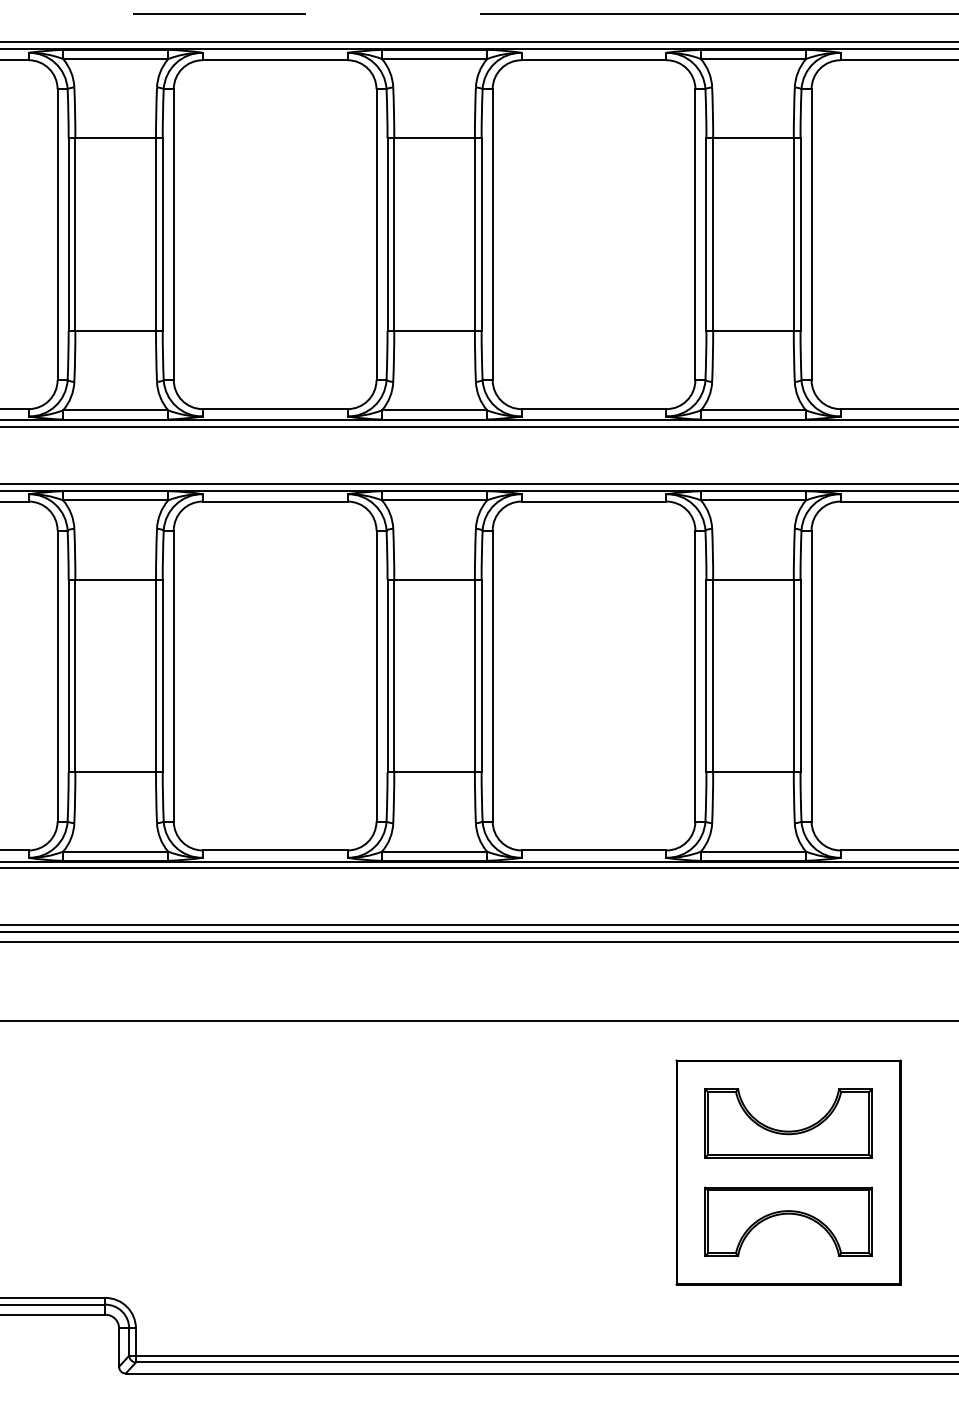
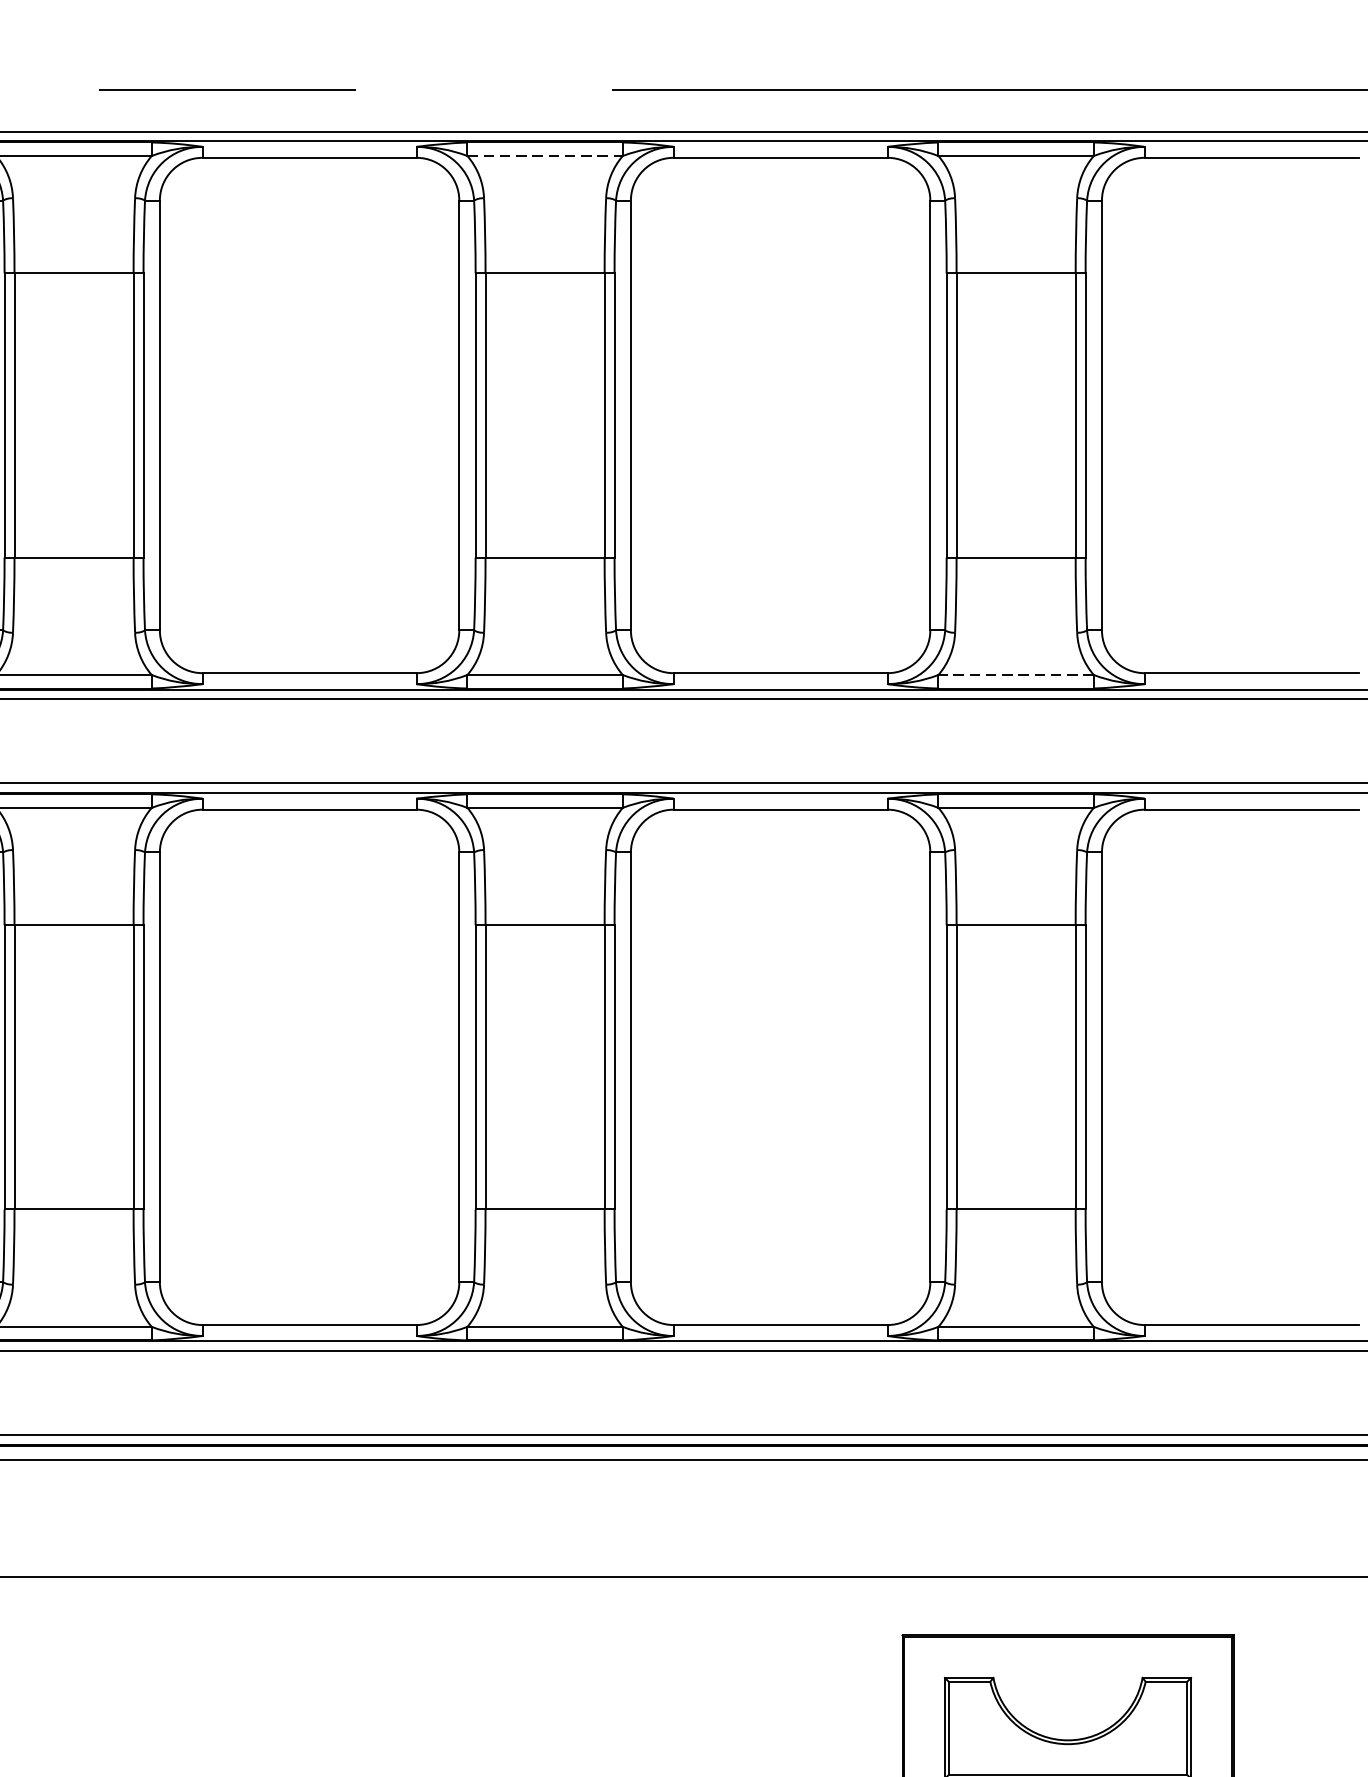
line: (434, 59) -> (544, 156), solid -> dashed
line: (753, 410) -> (1016, 675), solid -> dashed

